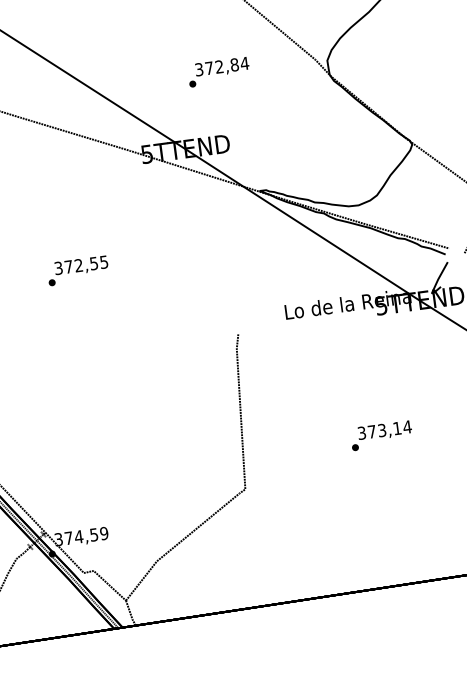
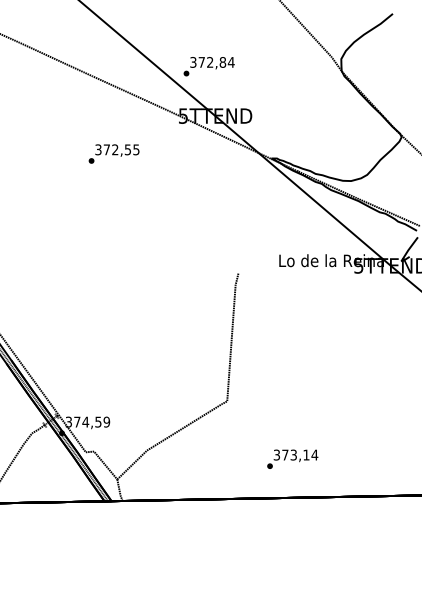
text: (218, 72) -> (208, 66), moved
text: (77, 270) -> (113, 153), moved
text: (381, 434) -> (292, 458), moved

